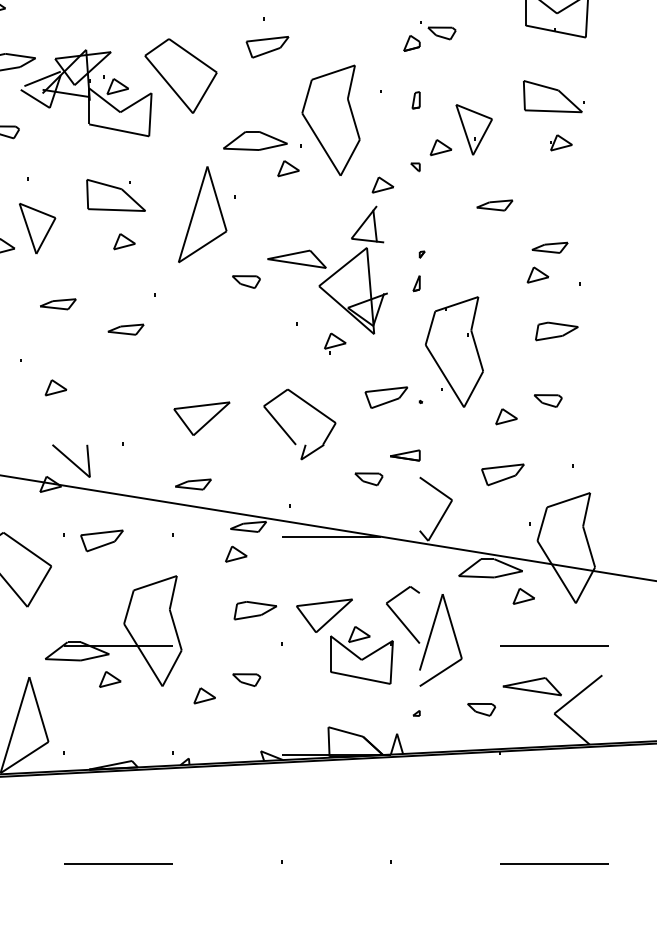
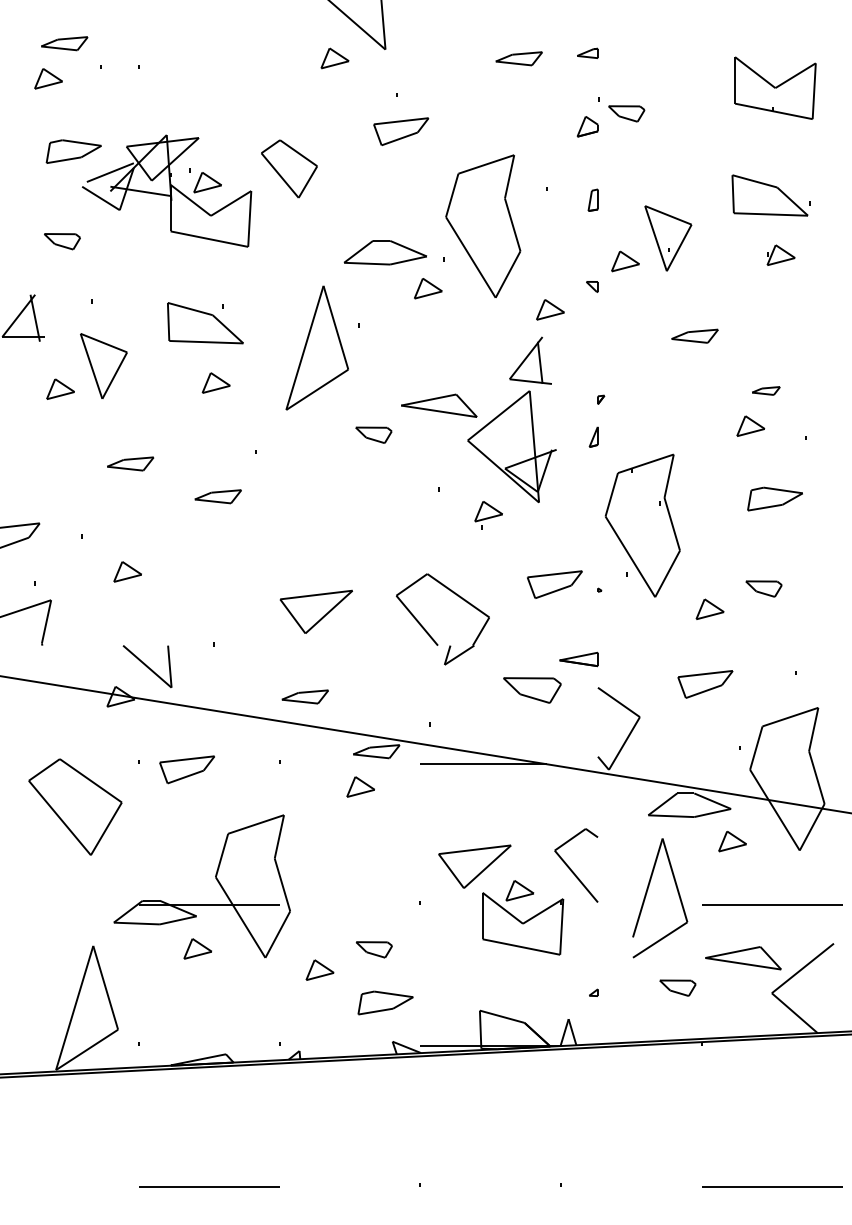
part: (181, 75) -> (289, 168), size x0.6
part: (549, 247) -> (765, 390), size x0.6
part: (368, 478) -> (531, 689), size x1.6
part: (255, 610) -> (385, 1002), moved
part: (431, 636) -> (647, 893), moved

